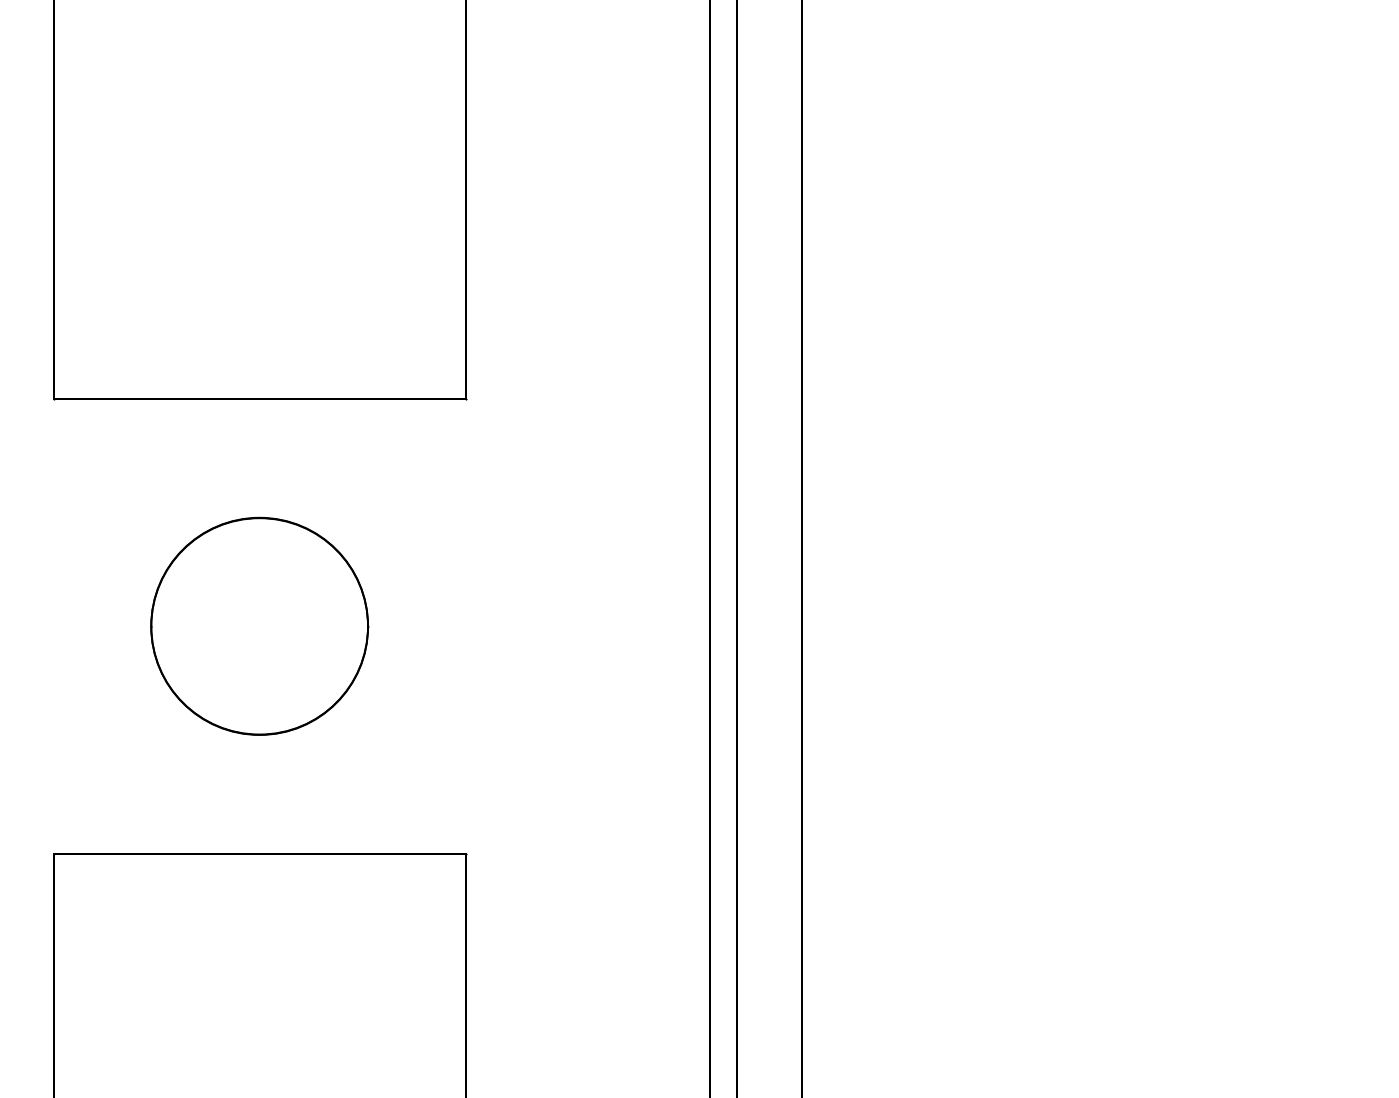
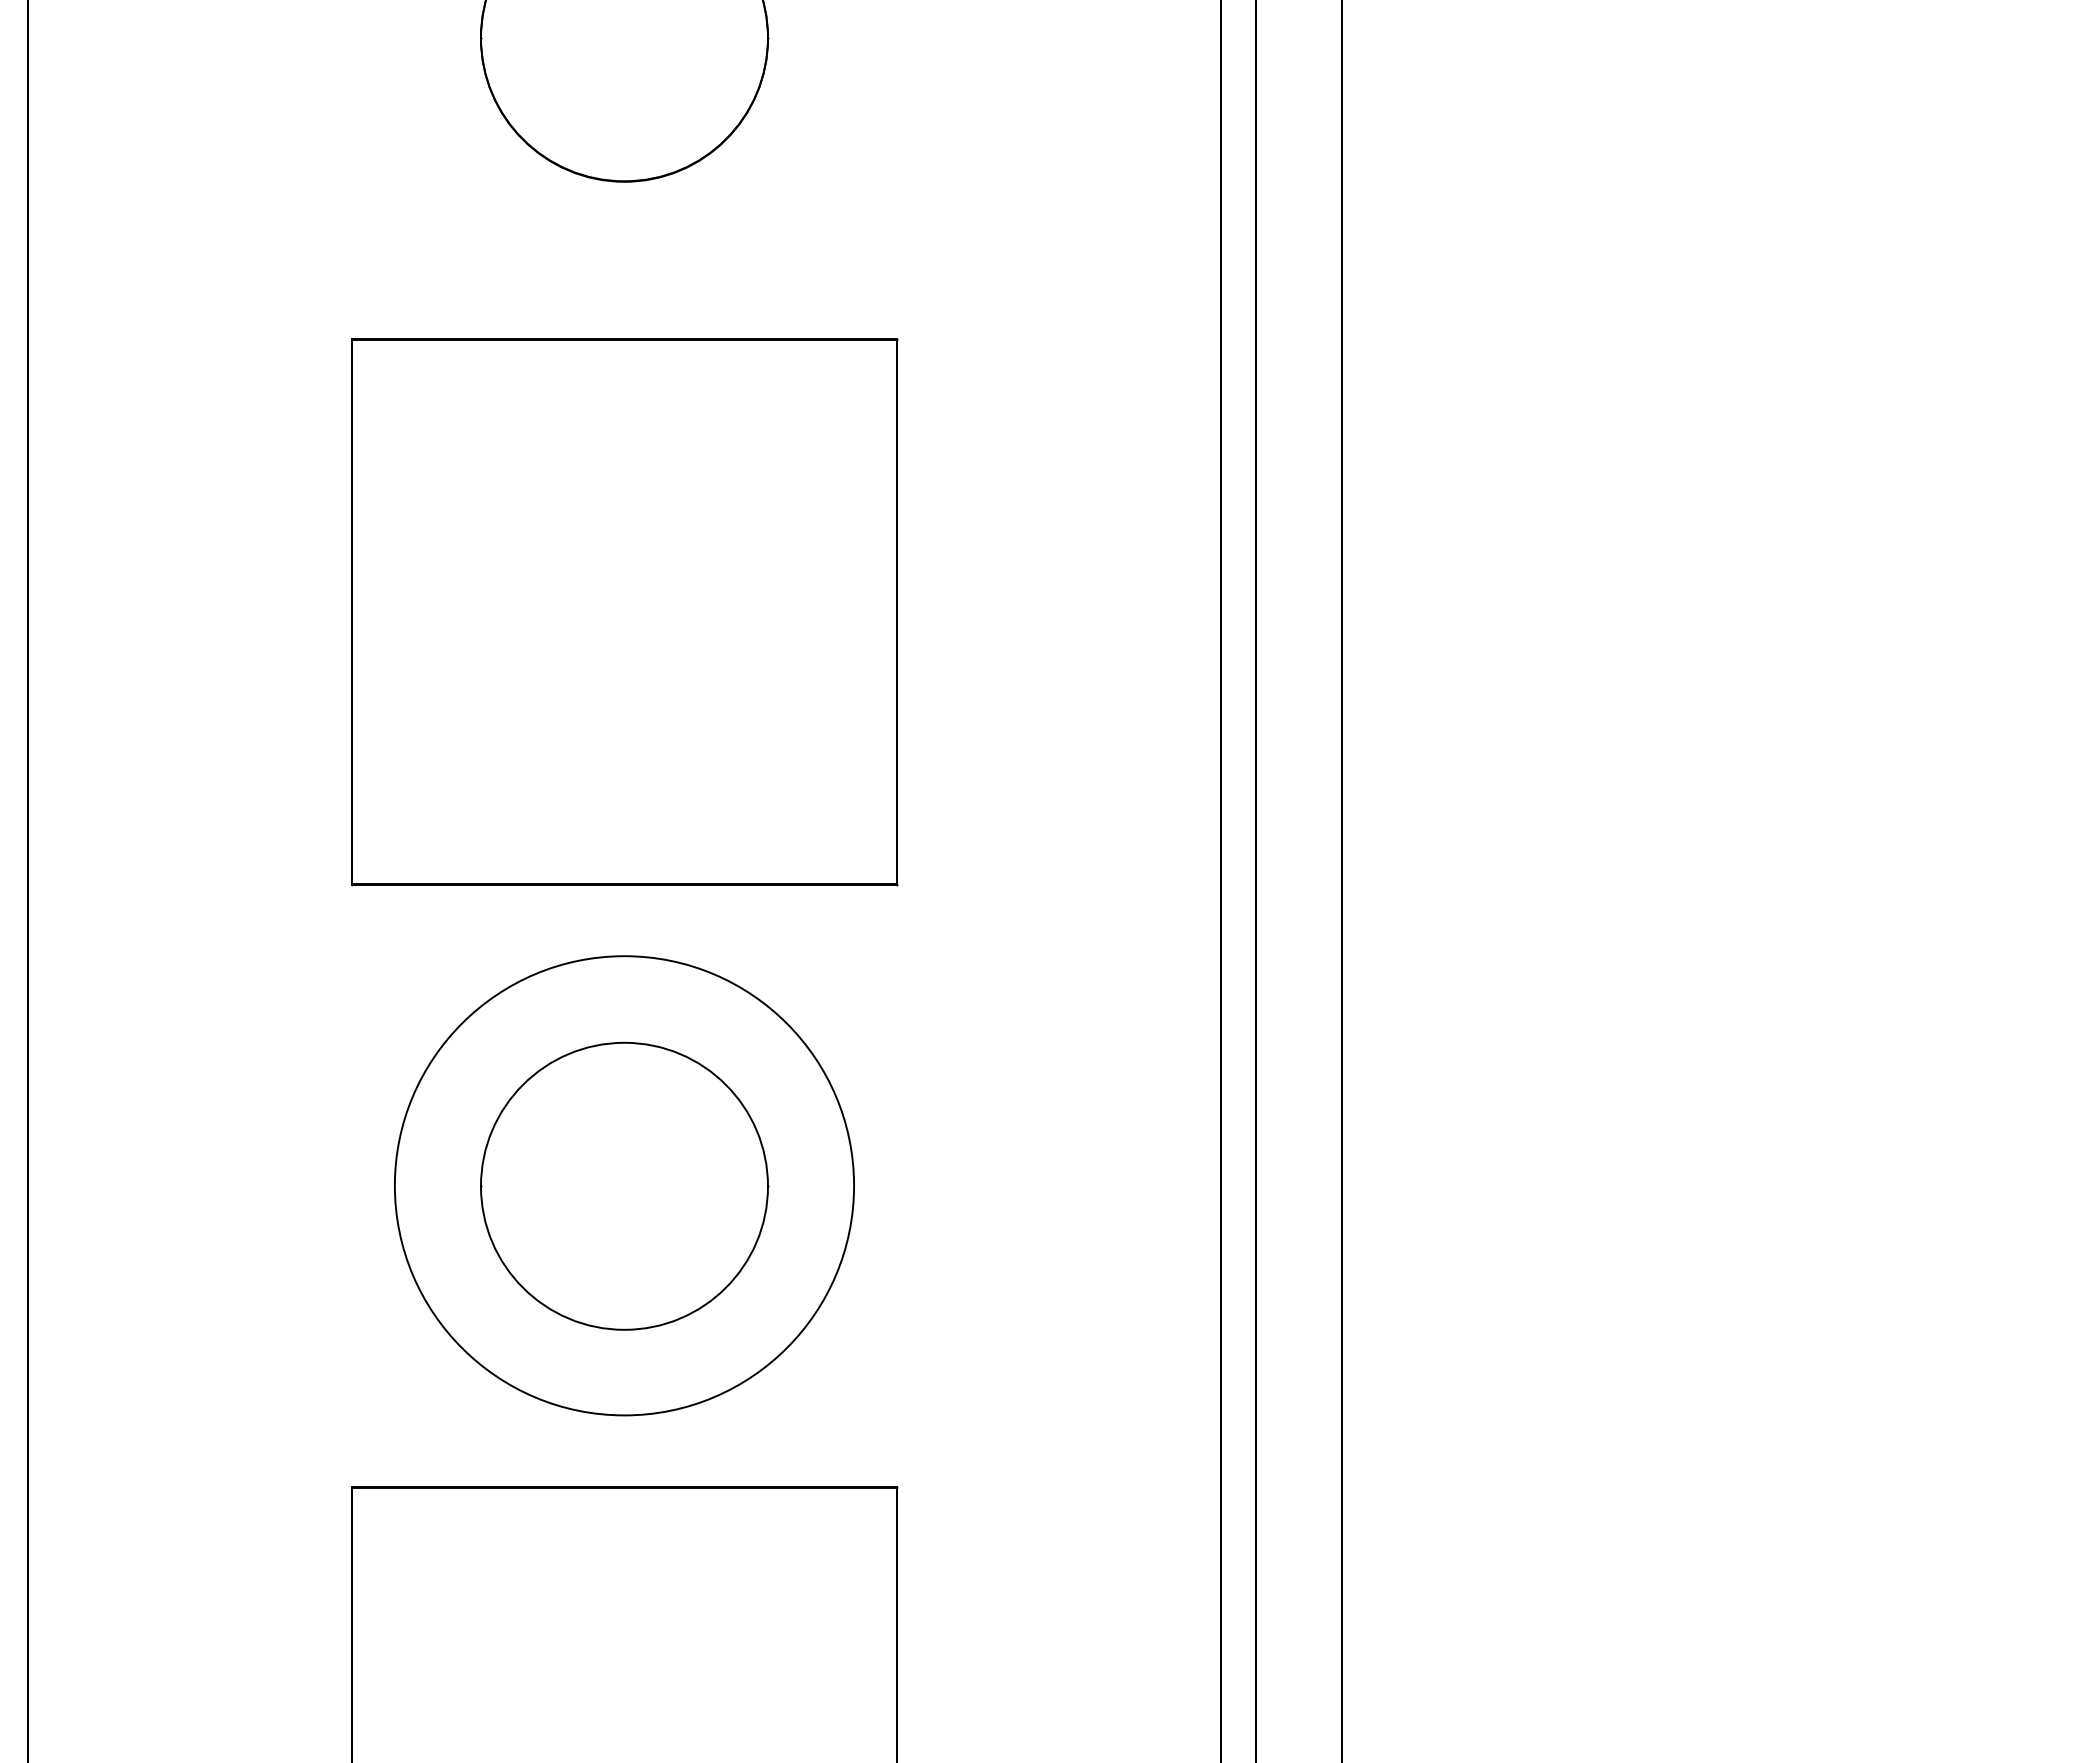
circle: (258, 625) -> (623, 1185), size x1.6

